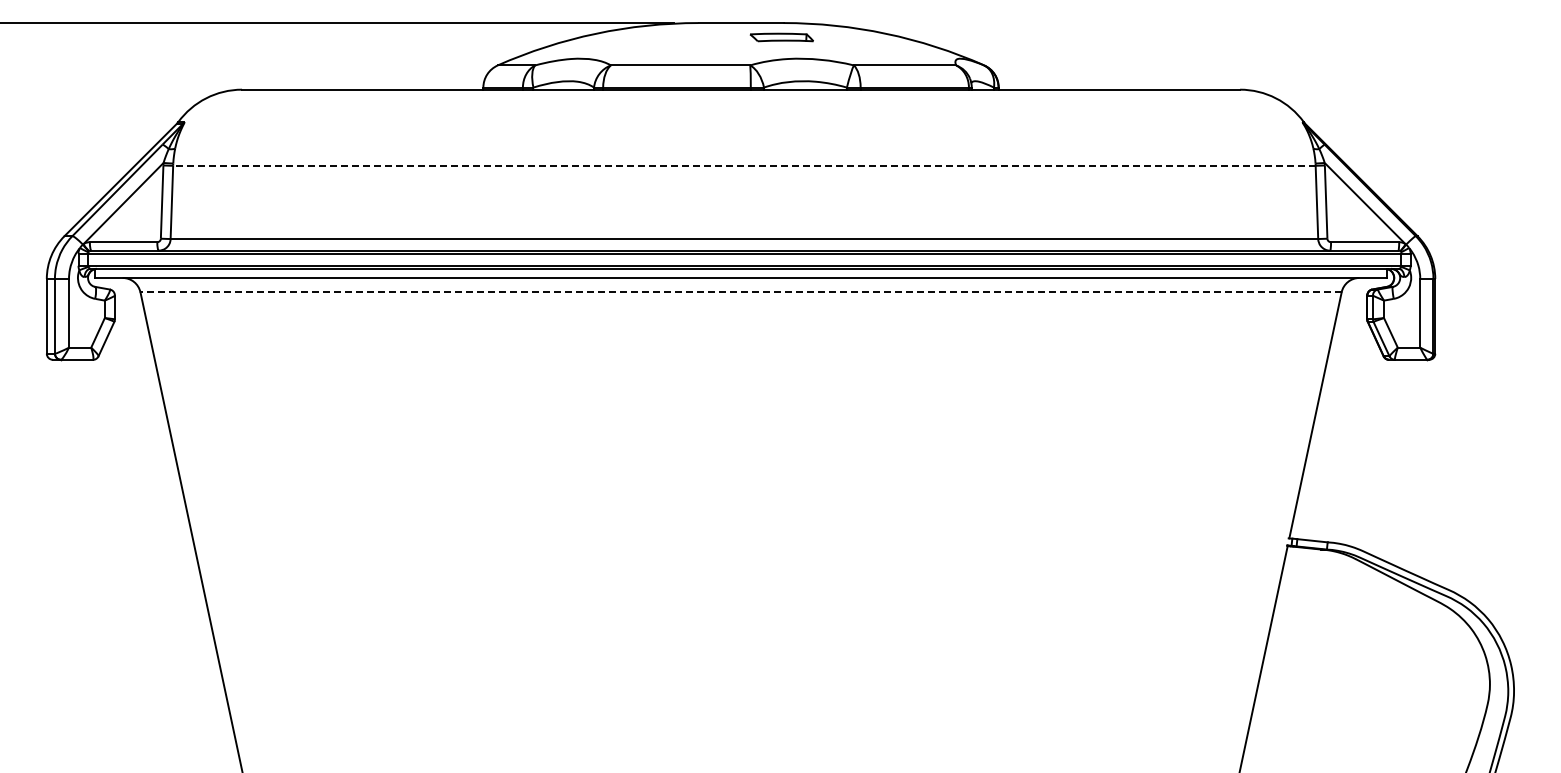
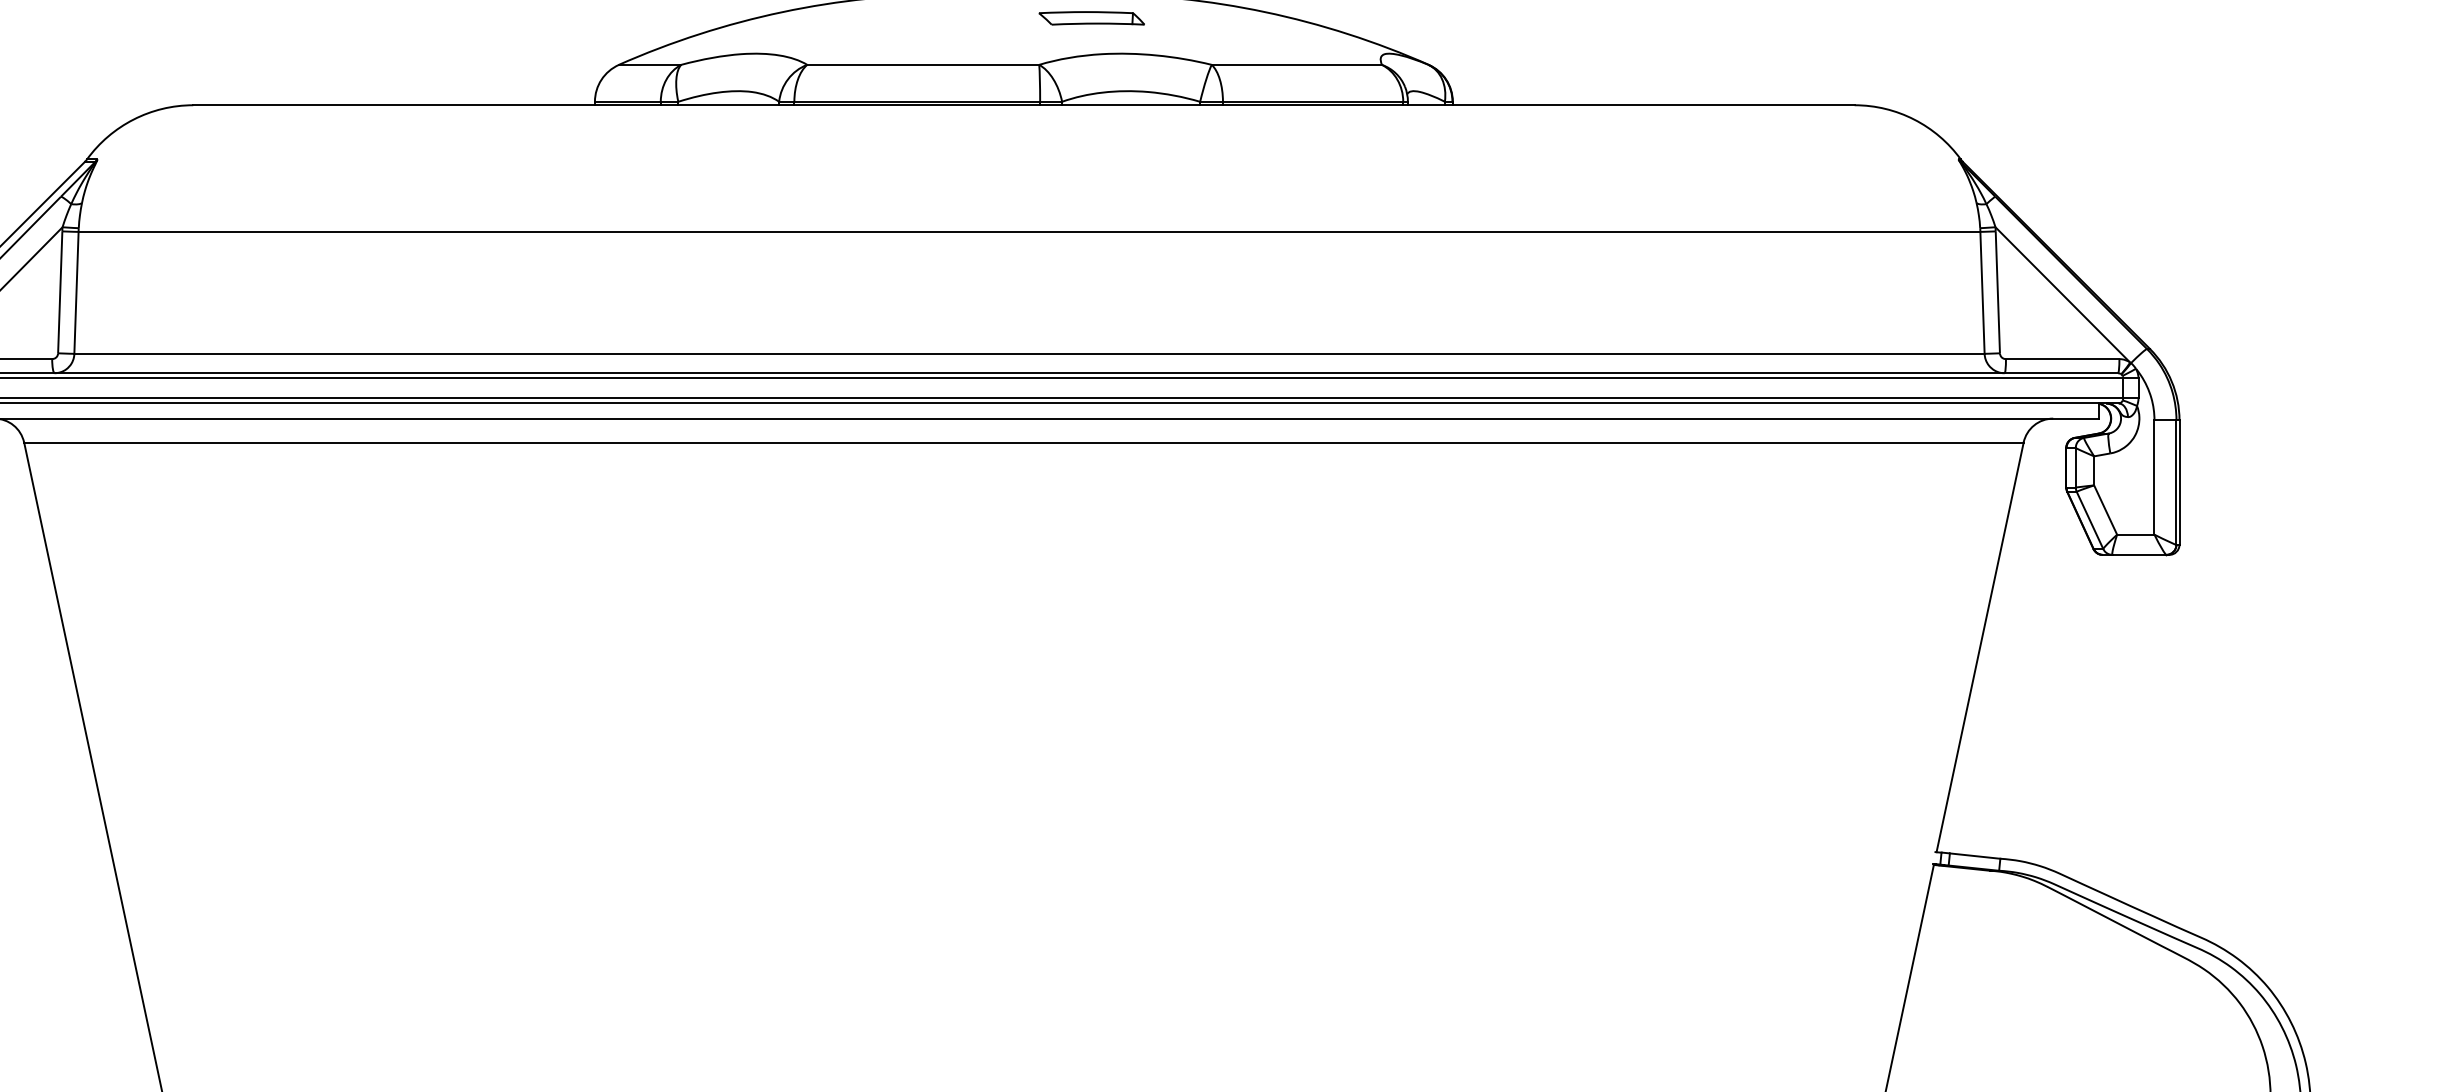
line: (743, 165) -> (1027, 231), dashed -> solid
line: (741, 292) -> (1024, 442), dashed -> solid

